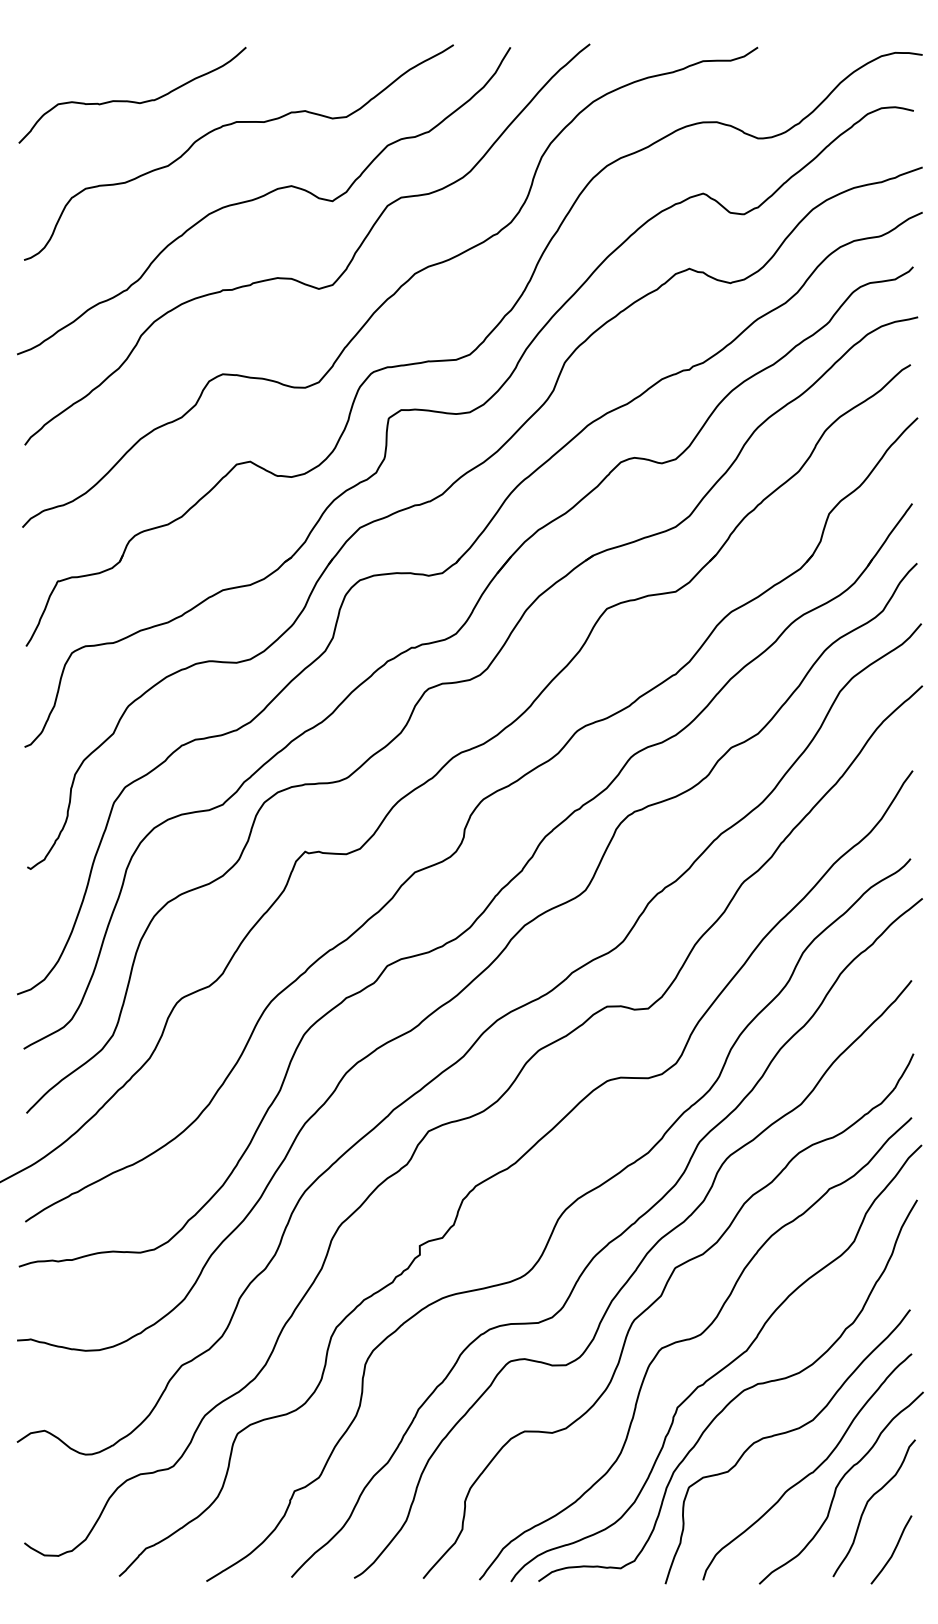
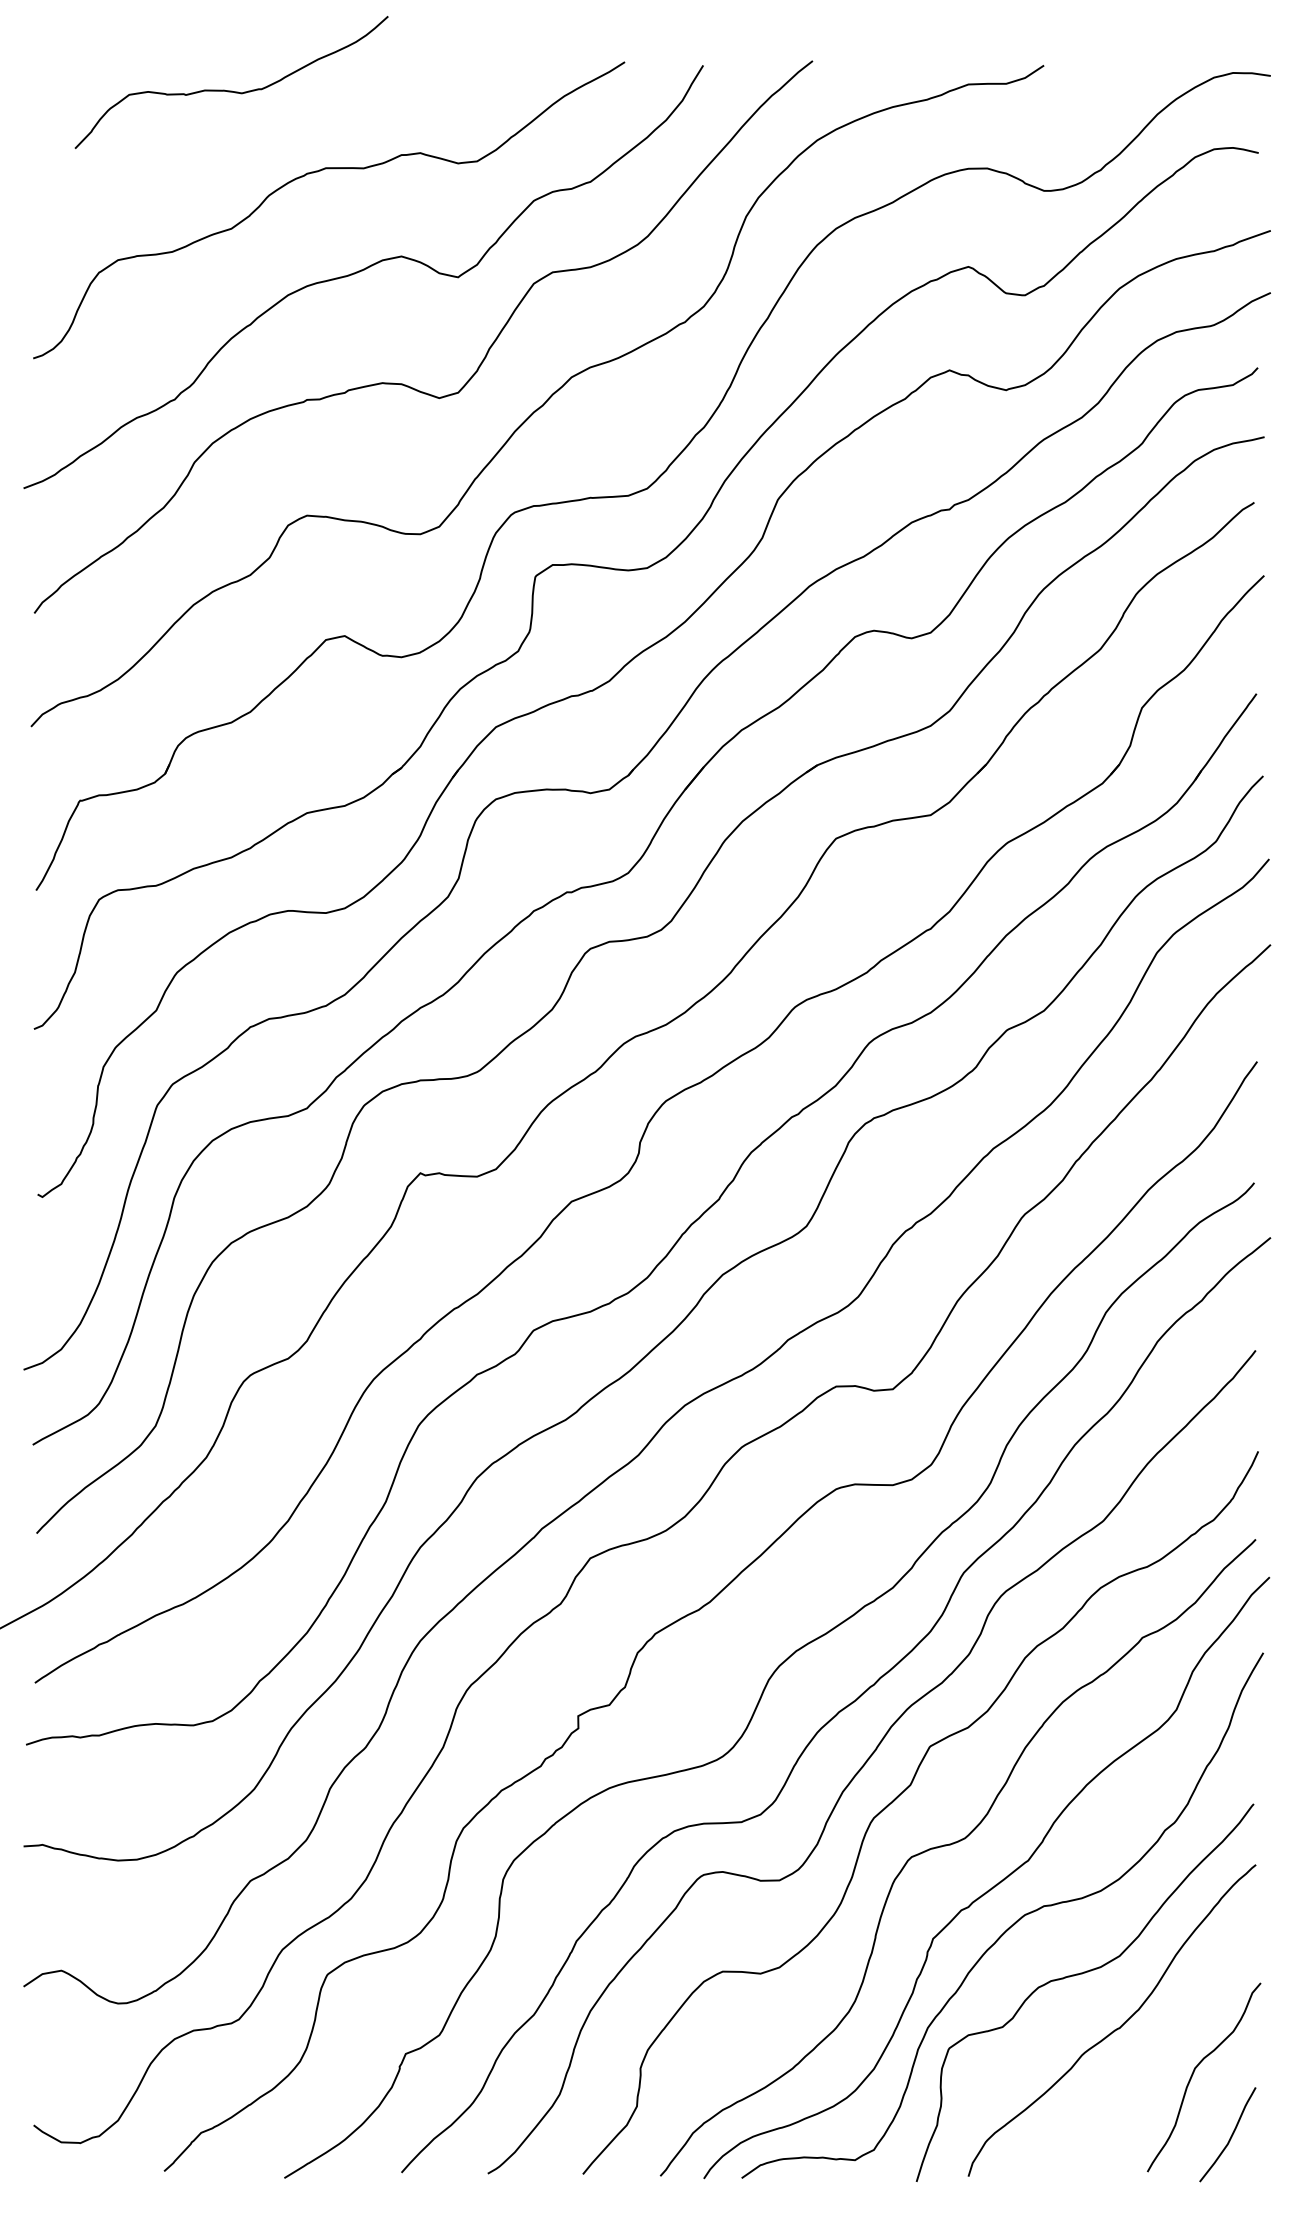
curve: (132, 101) -> (231, 90), moved
curve: (838, 1485) -> (1155, 2045), removed

